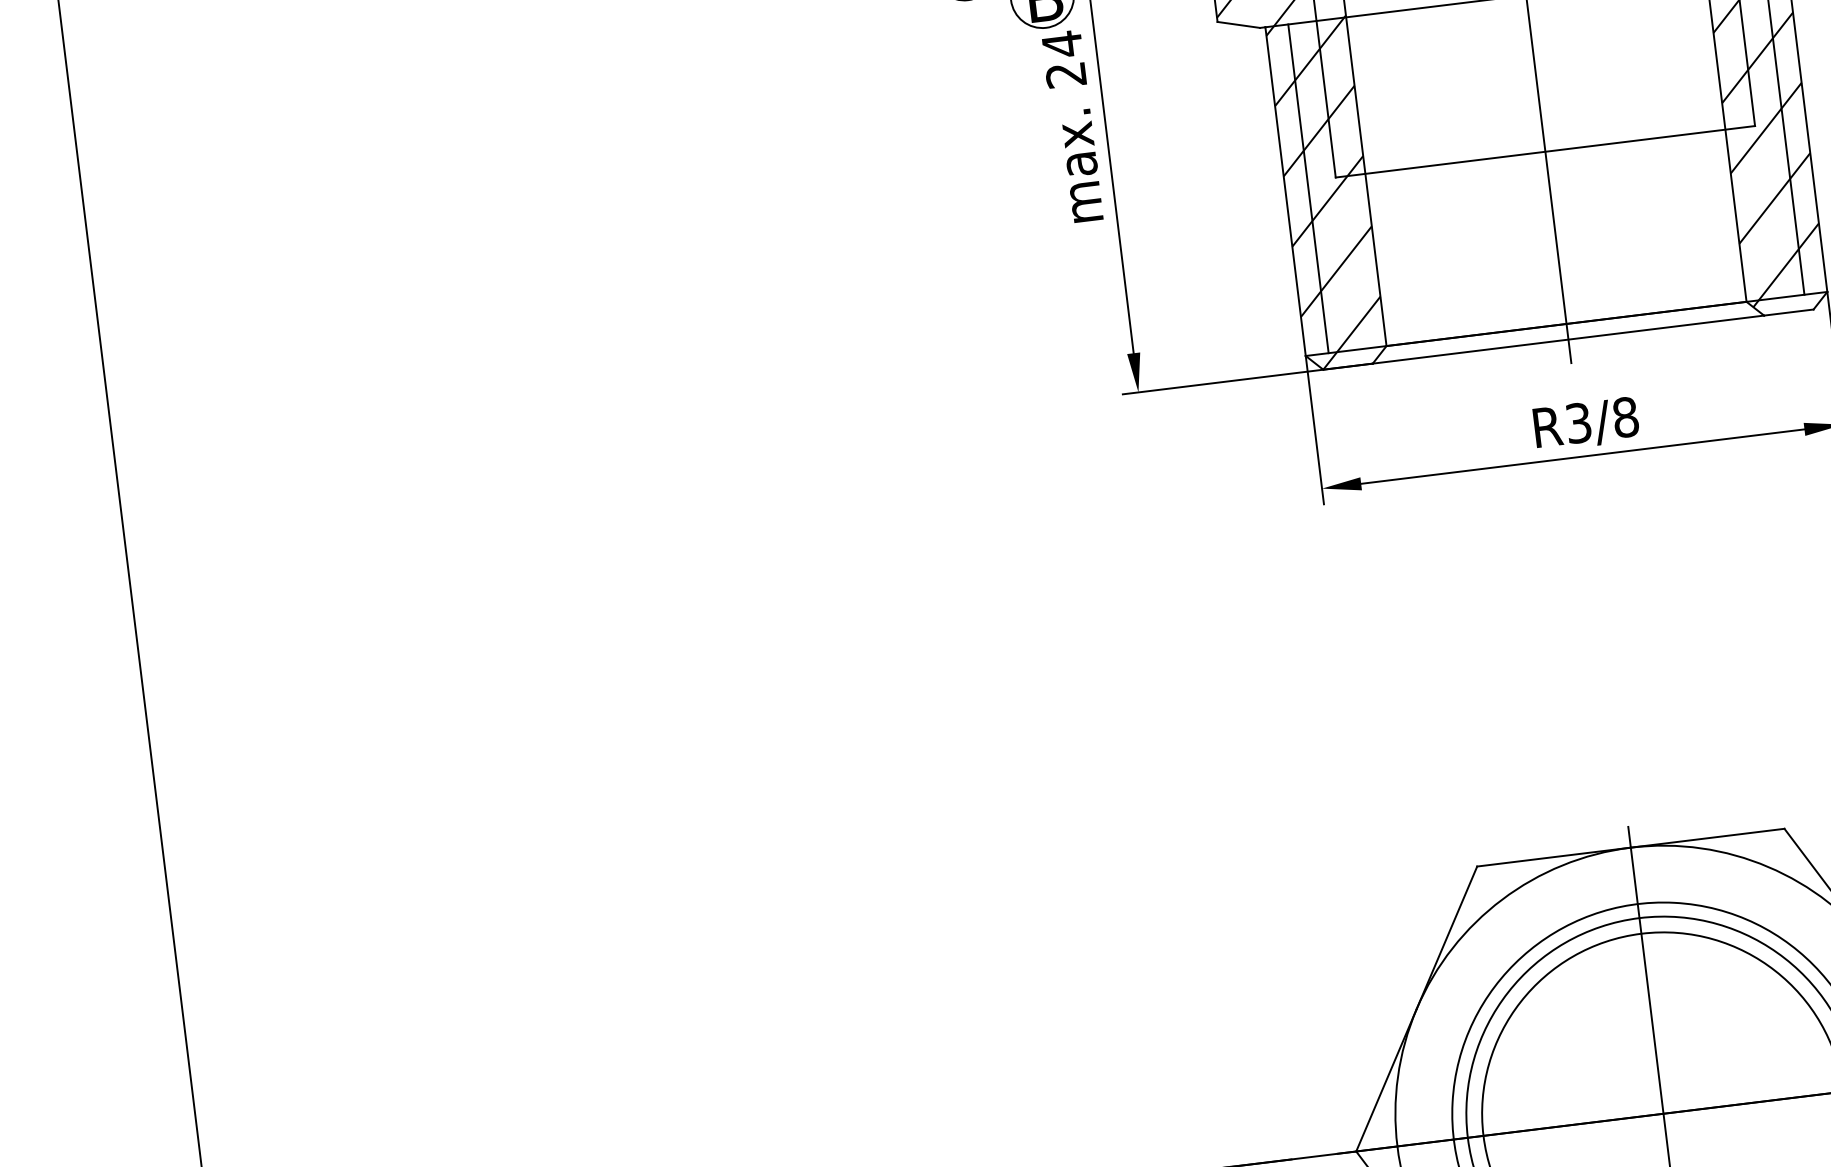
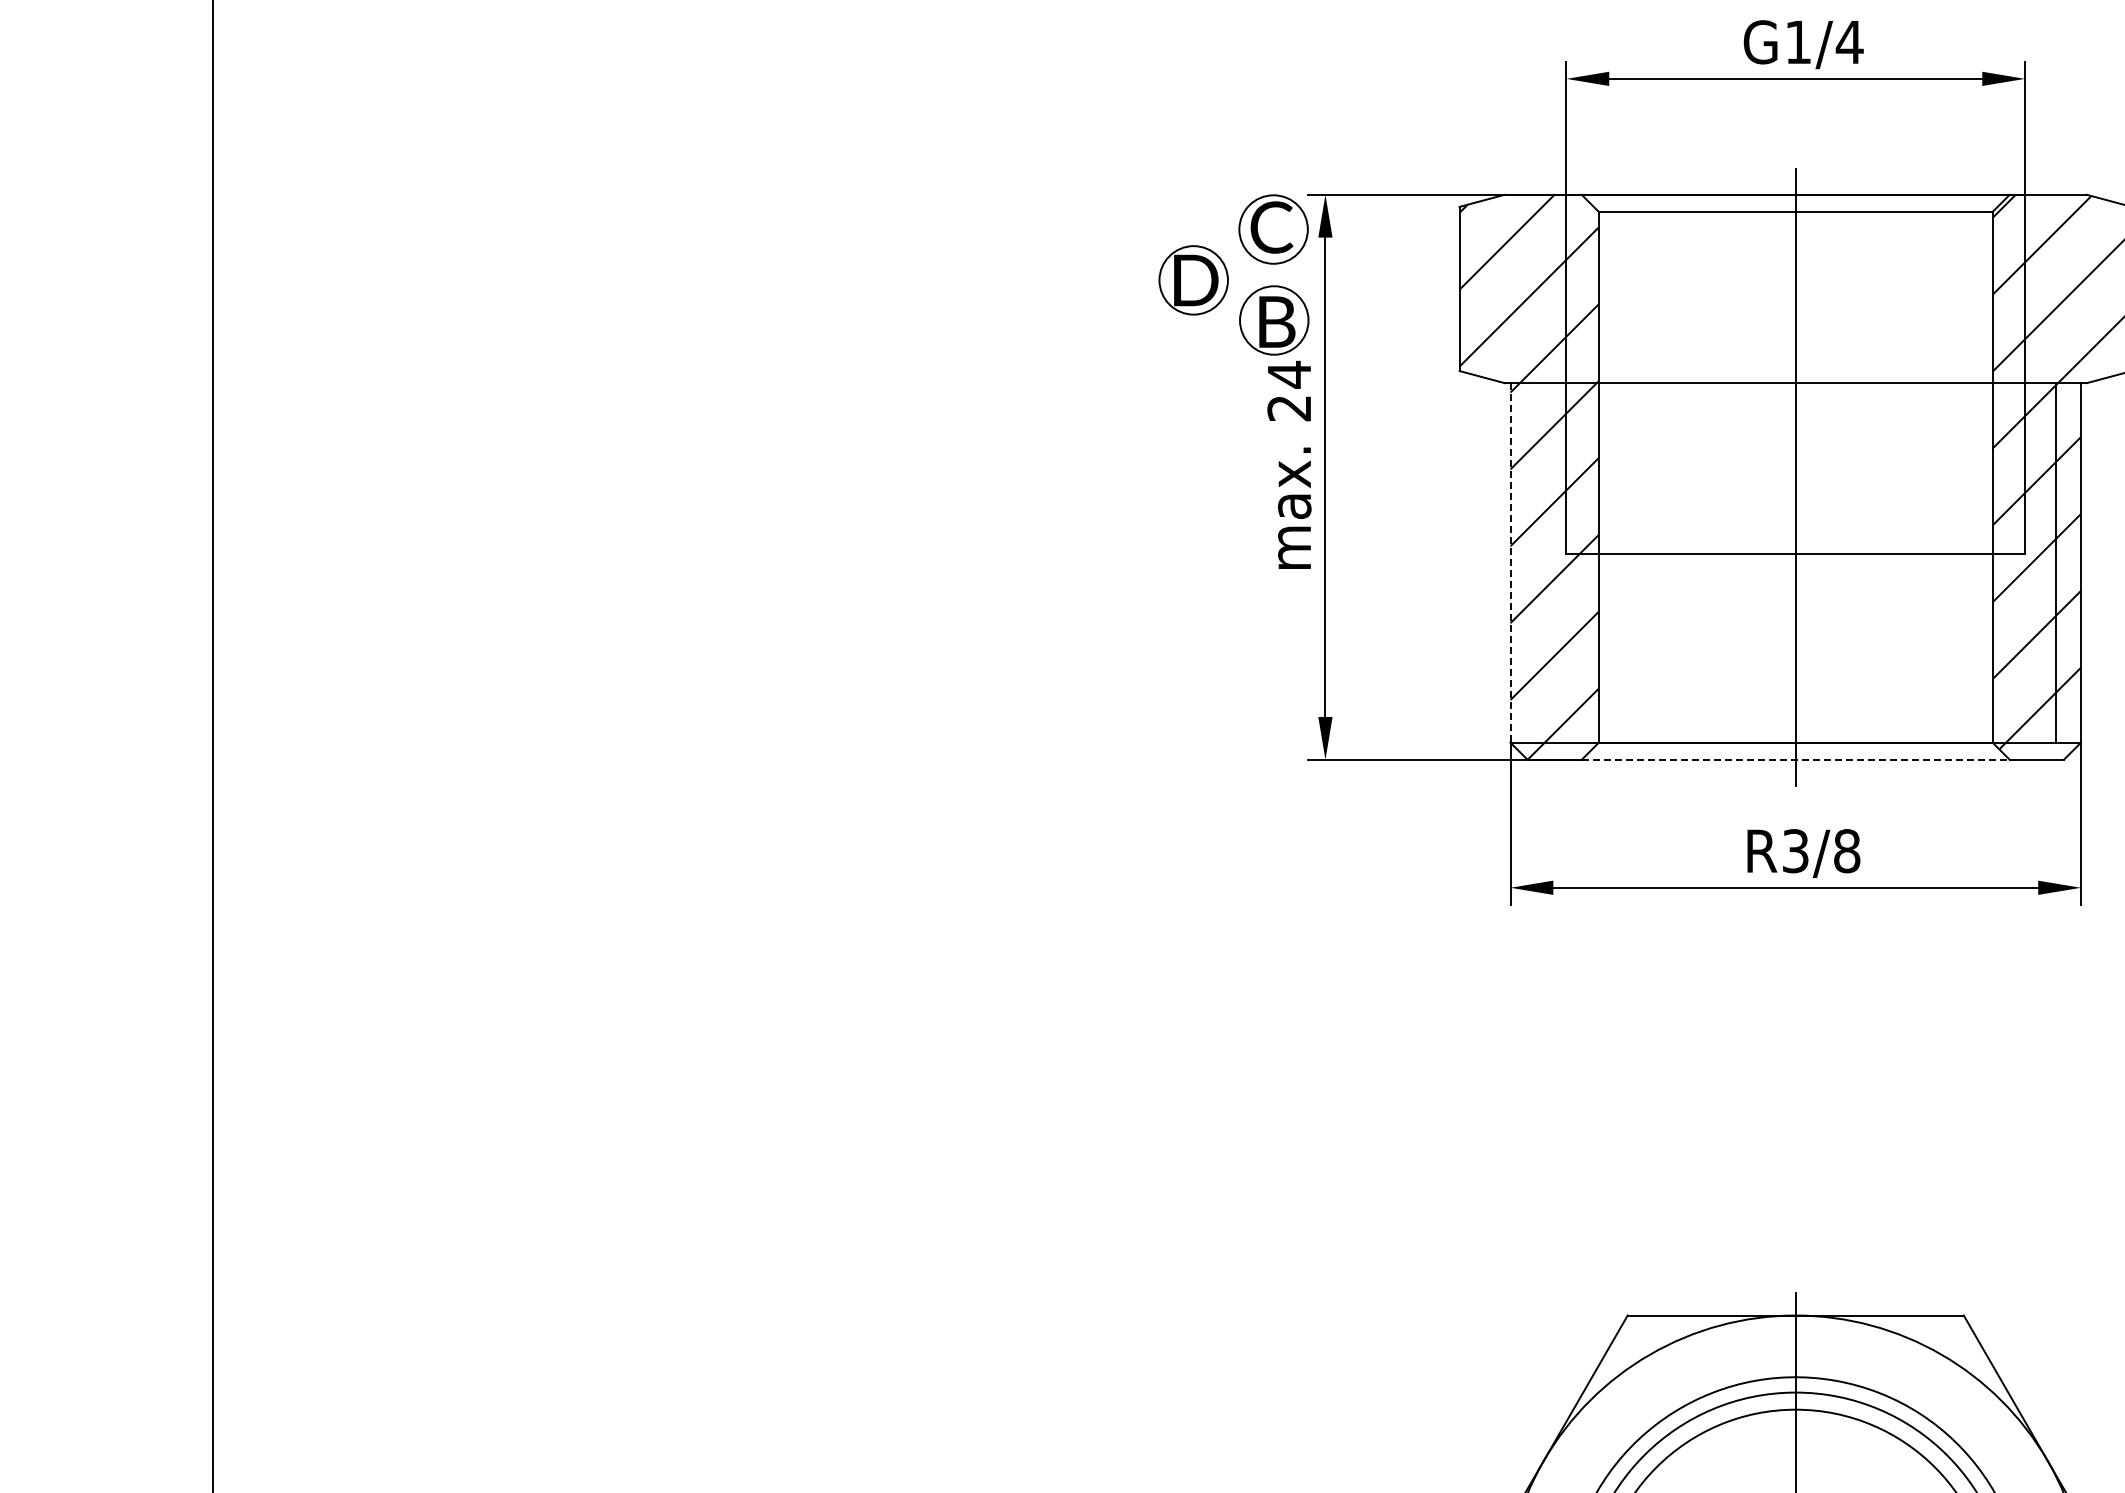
line: (1308, 188) -> (1535, 562), removed
line: (1285, 191) -> (1510, 562), solid -> dashed
line: (1569, 339) -> (1796, 759), solid -> dashed

